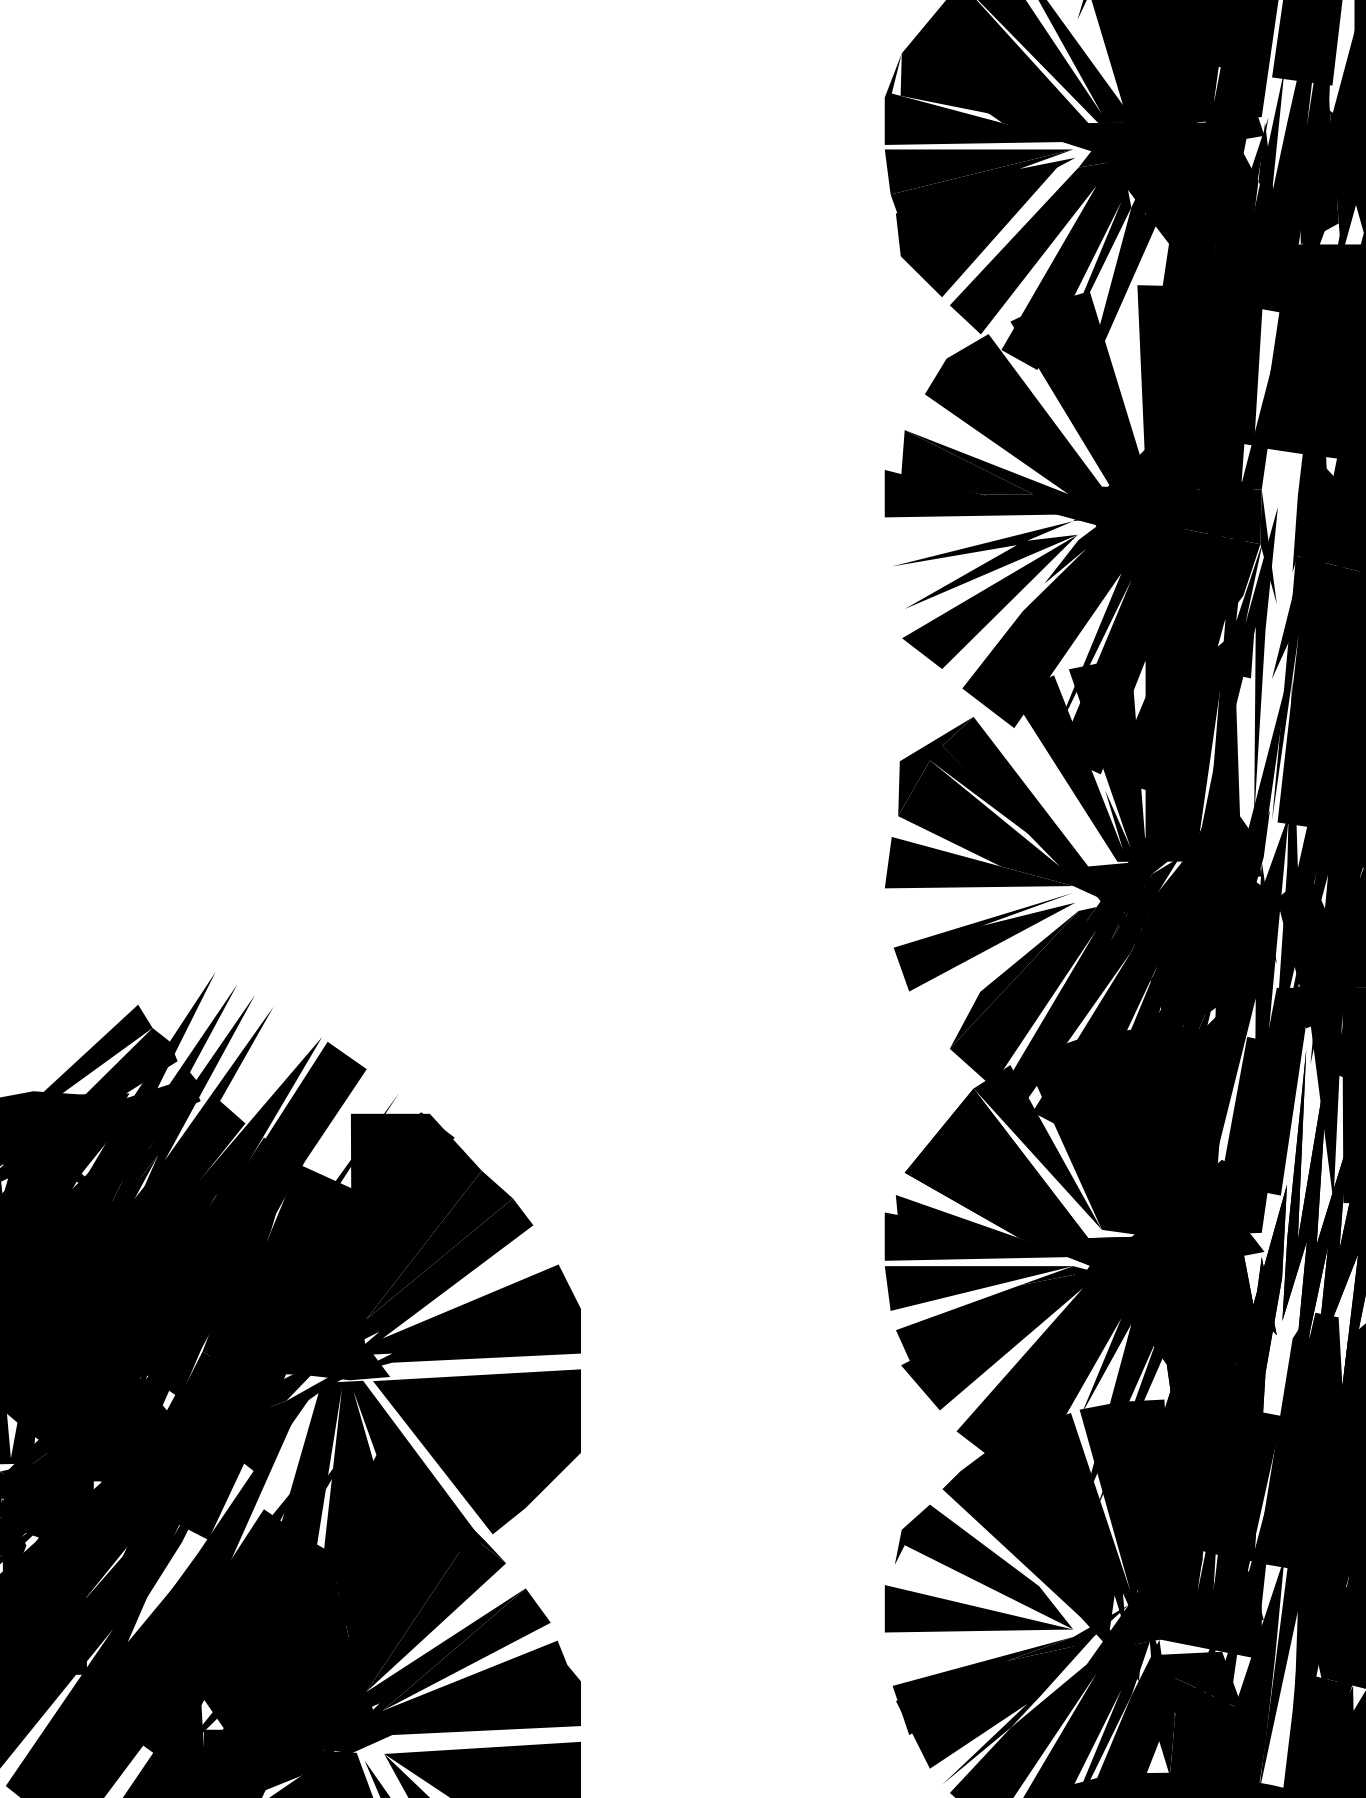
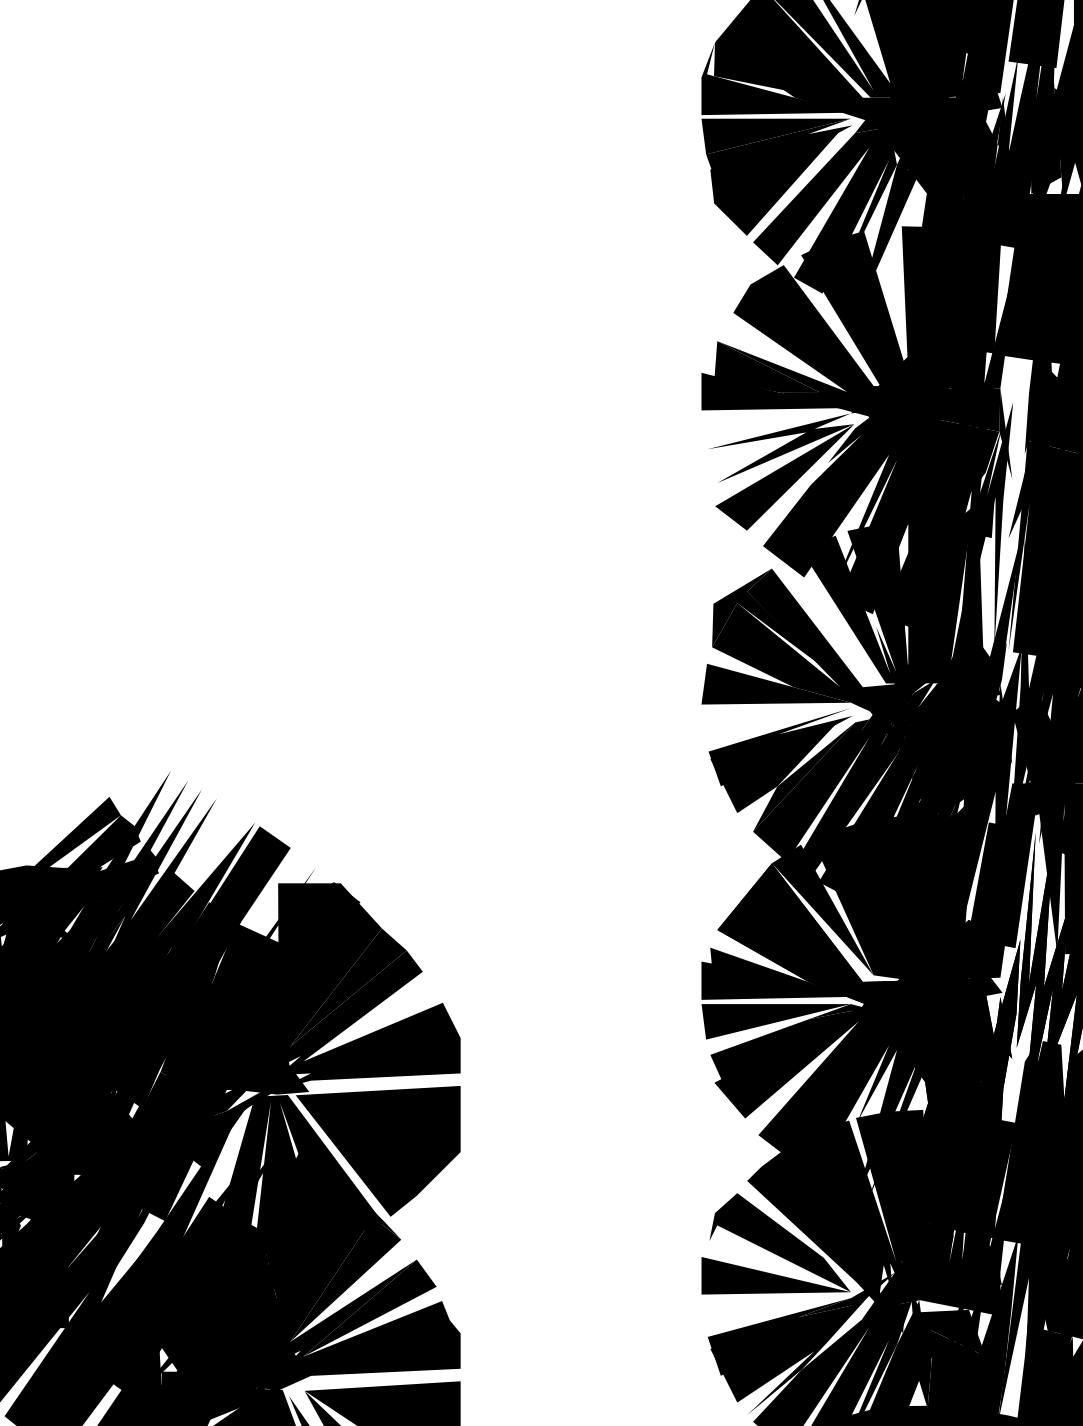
fill: (978, 966) -> (775, 766), added

